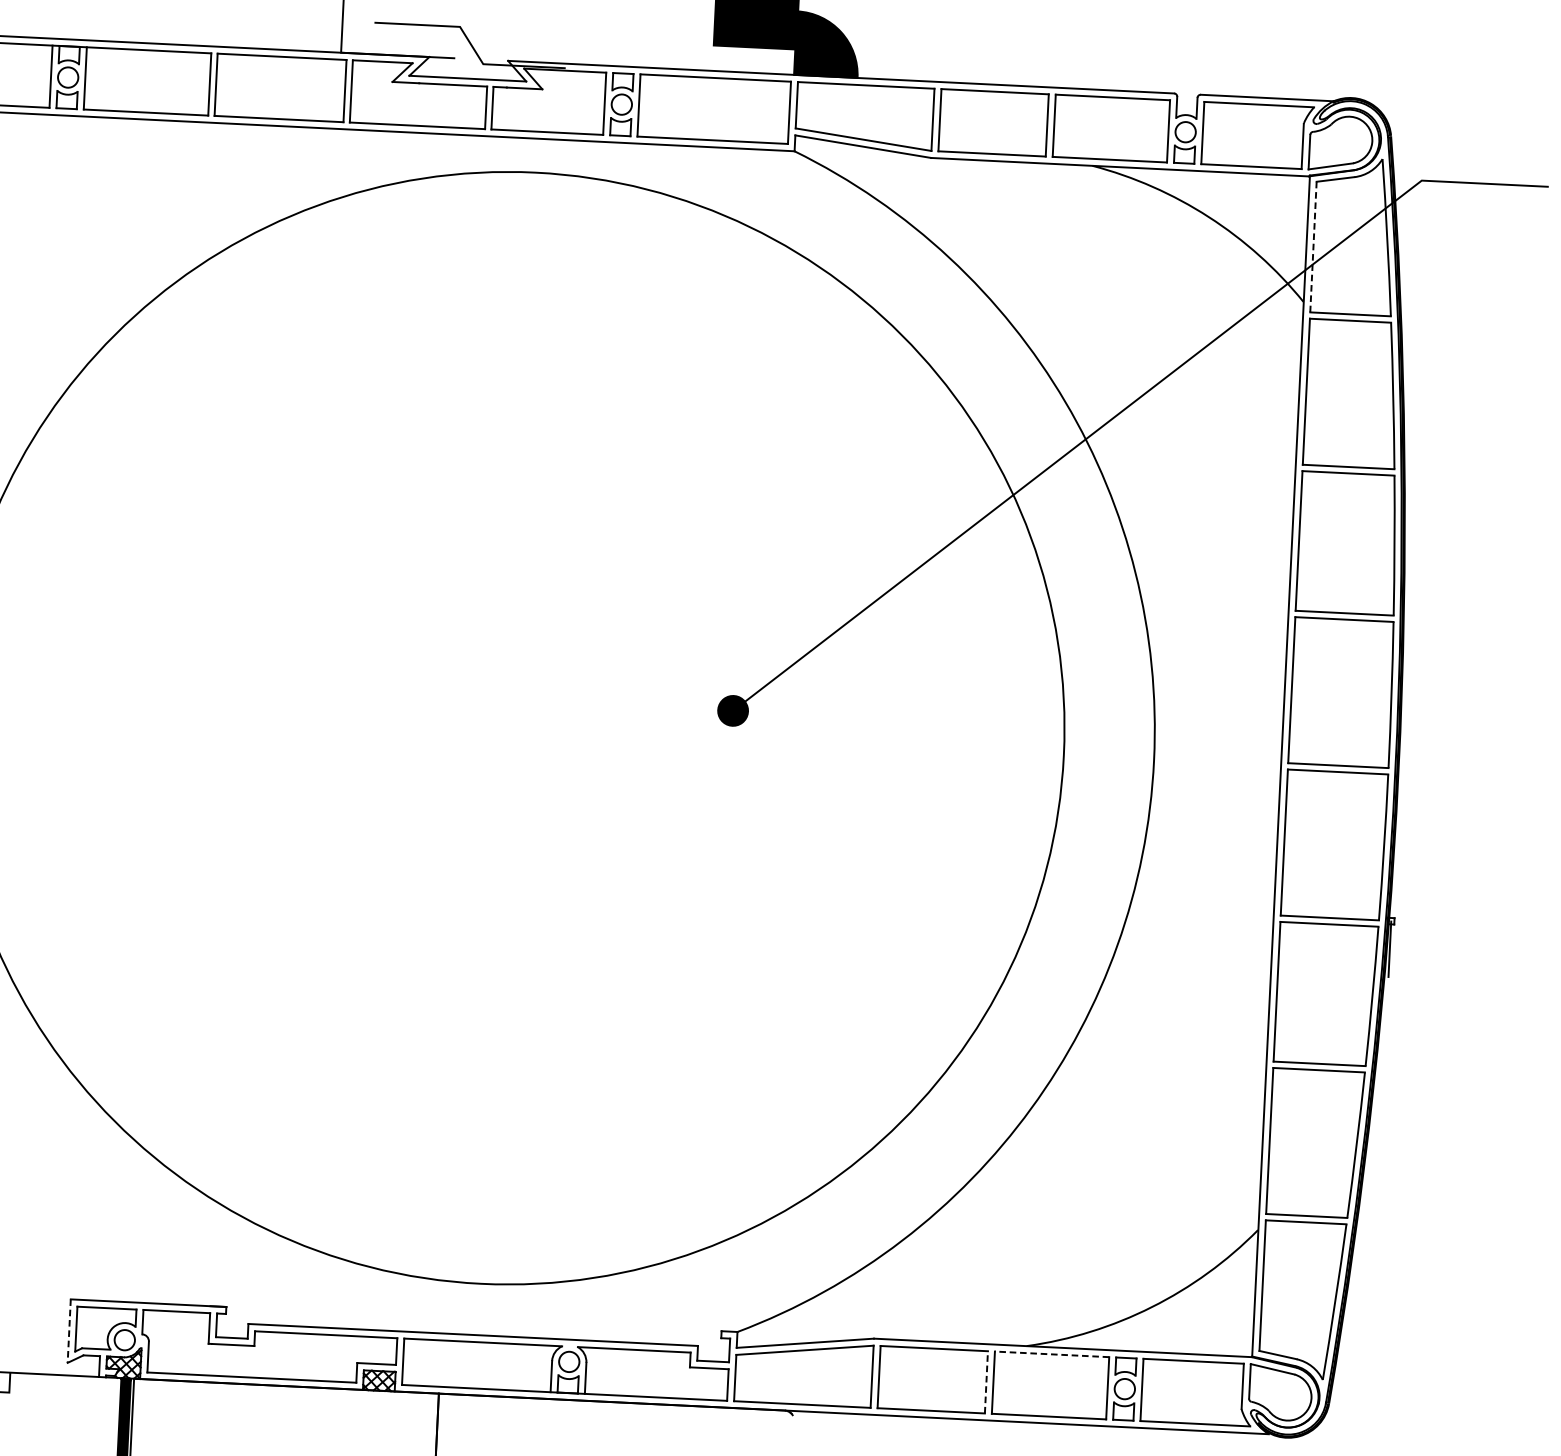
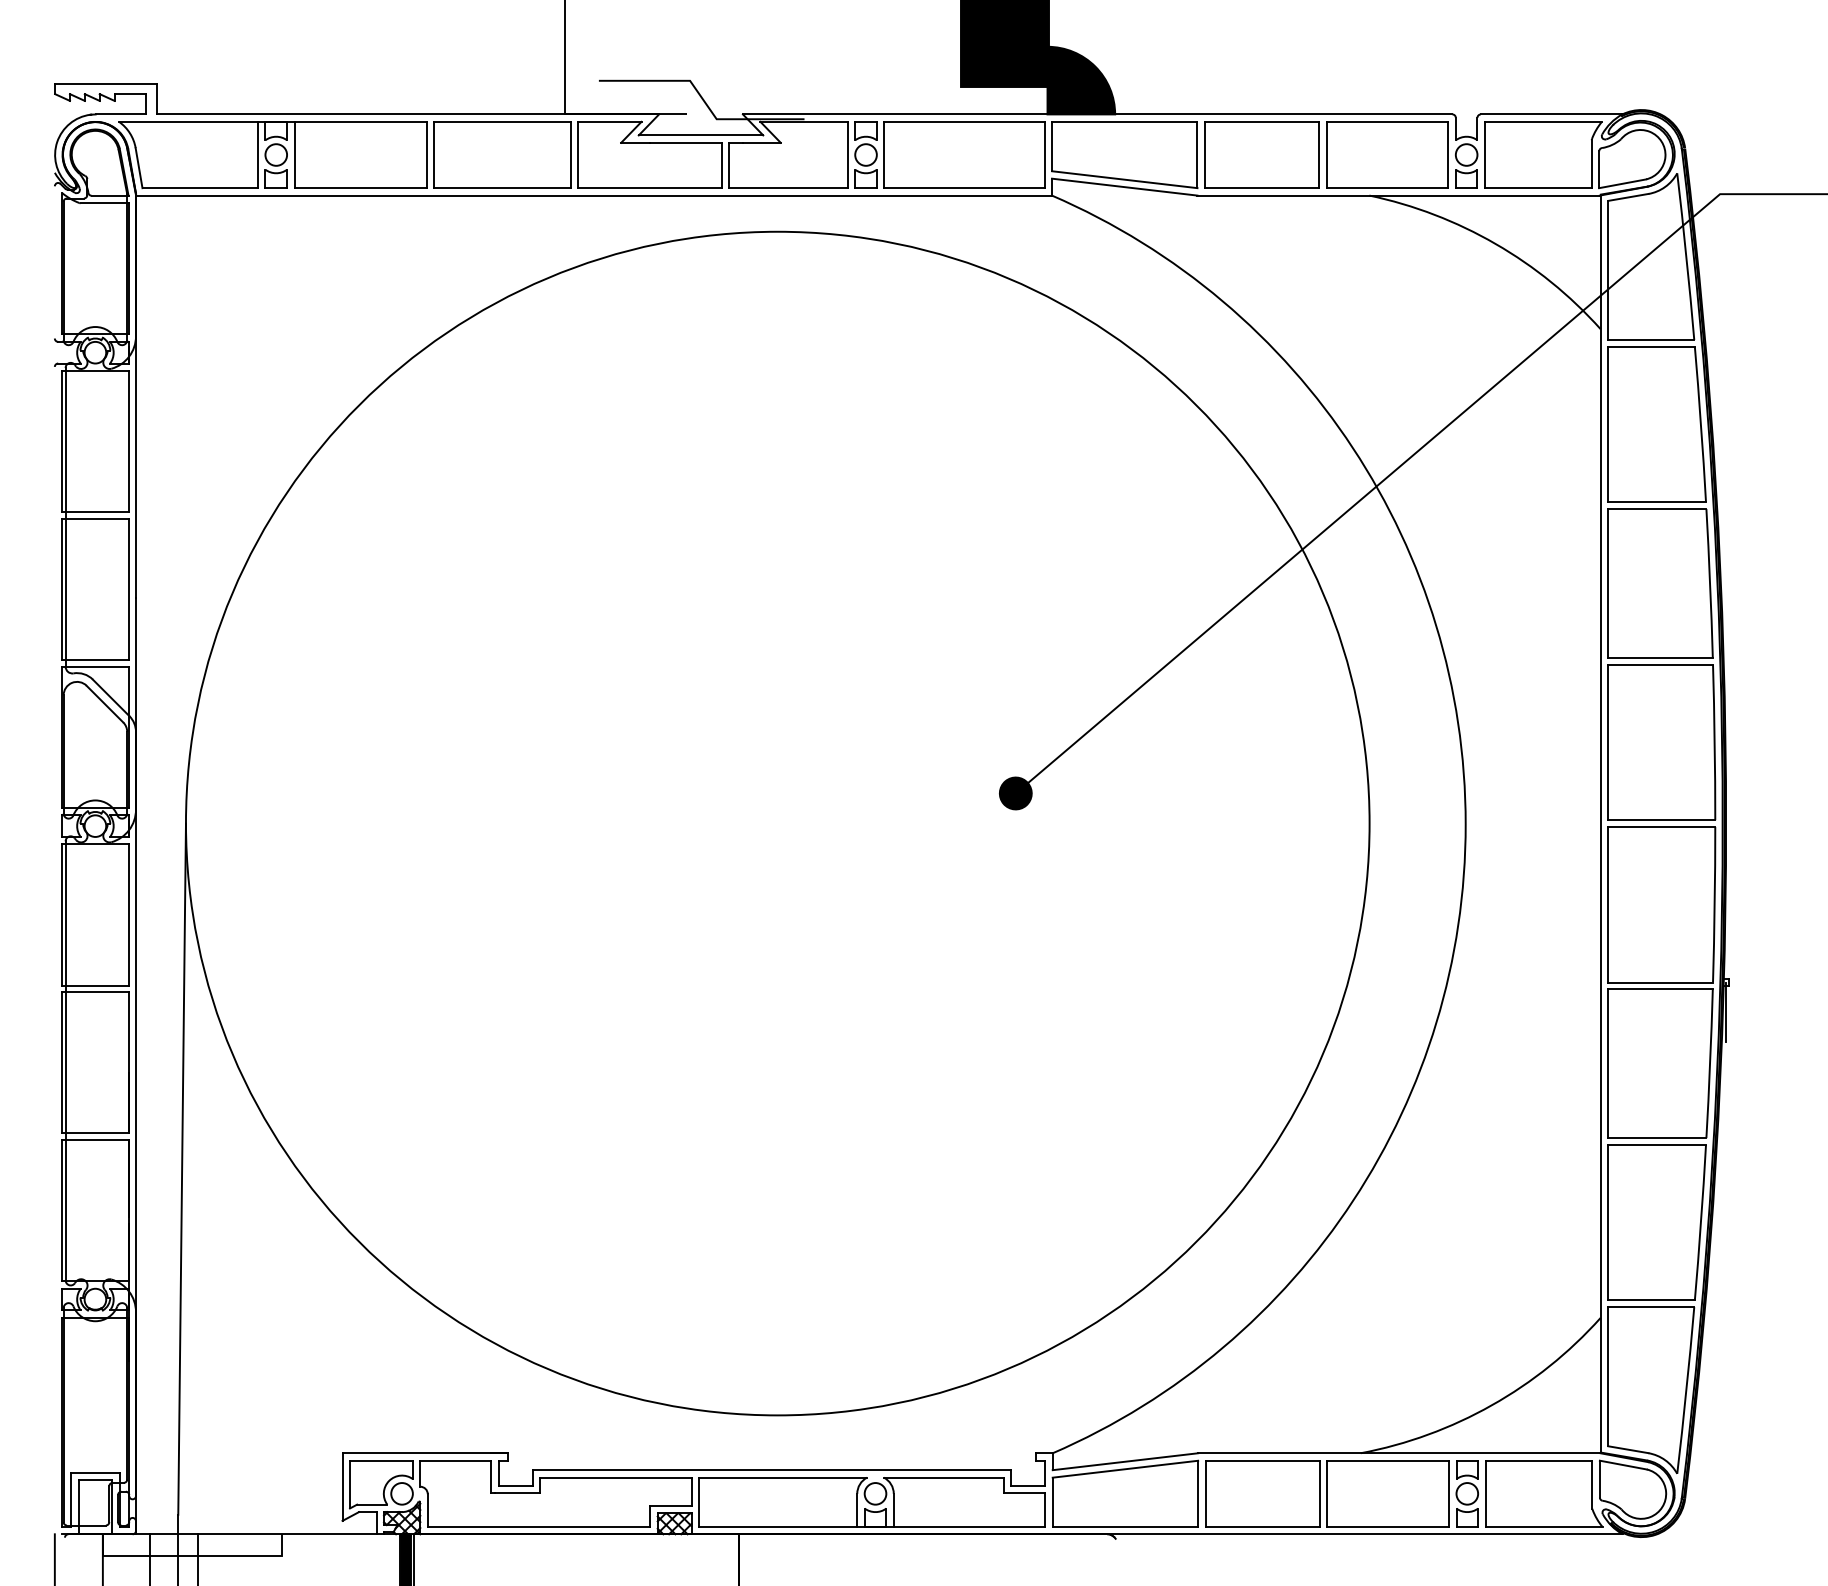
line: (1313, 247) -> (1608, 270), dashed -> solid
line: (69, 1331) -> (342, 1487), dashed -> solid
line: (1052, 1354) -> (1388, 1460), dashed -> solid
line: (986, 1382) -> (1319, 1493), dashed -> solid

